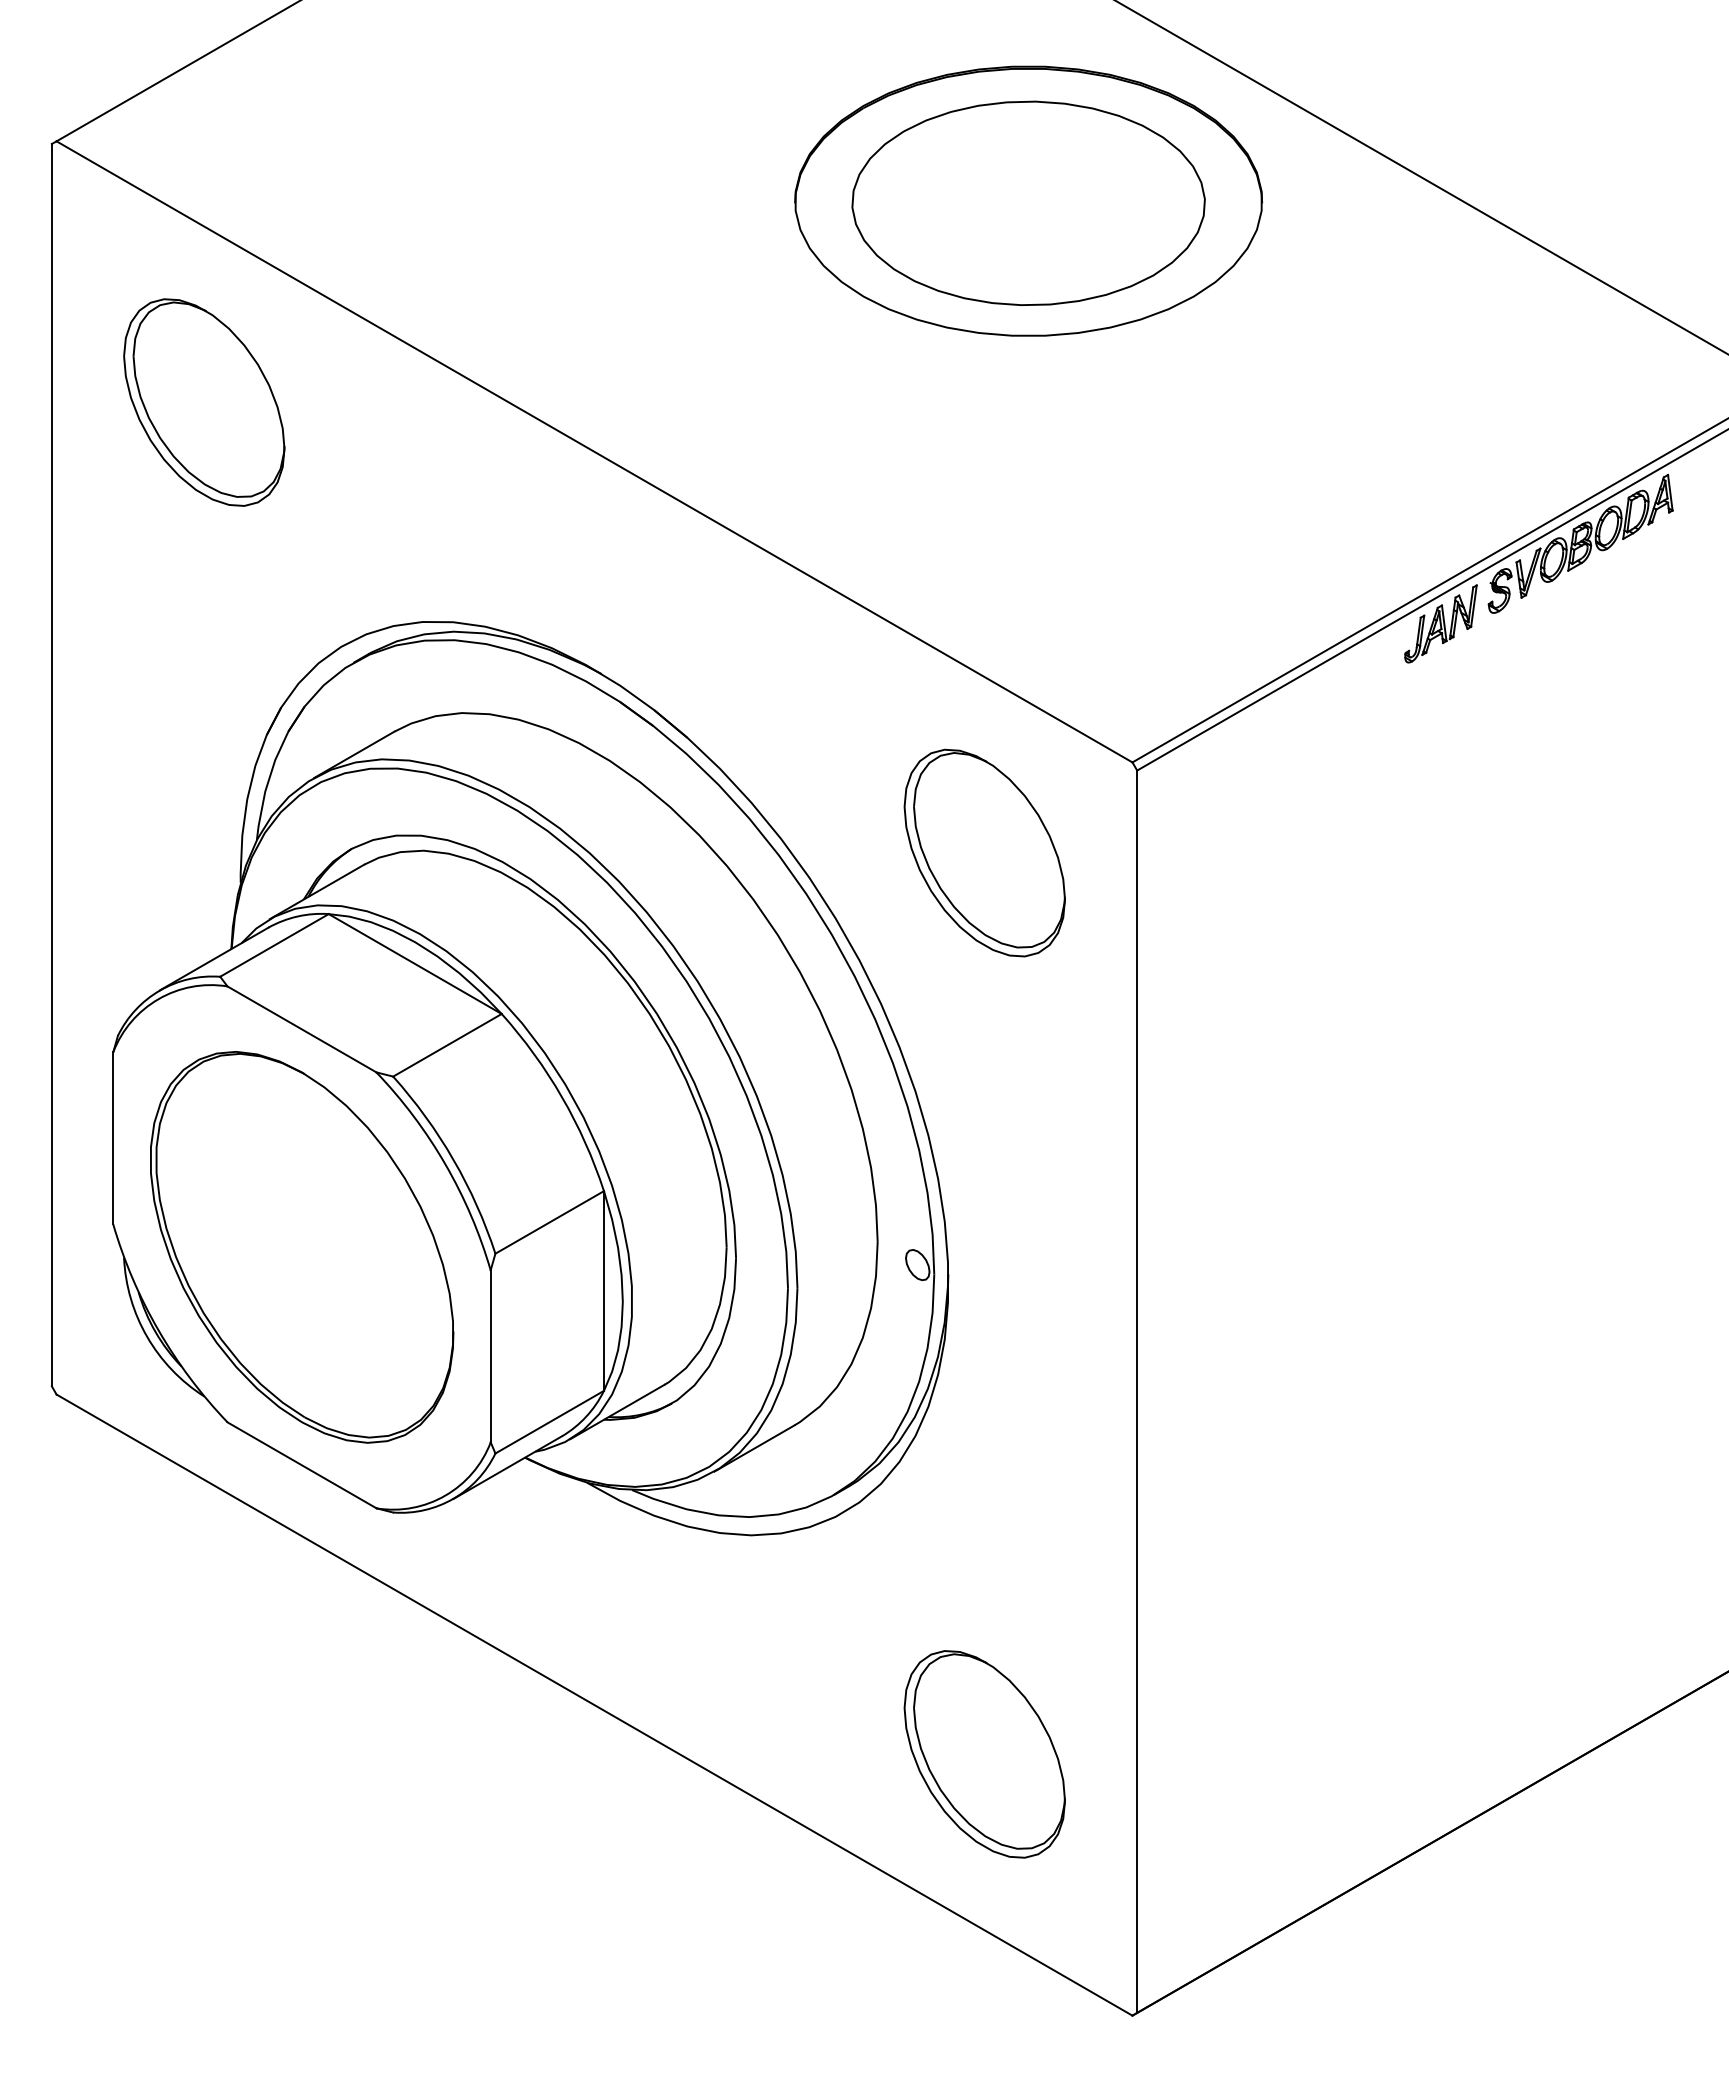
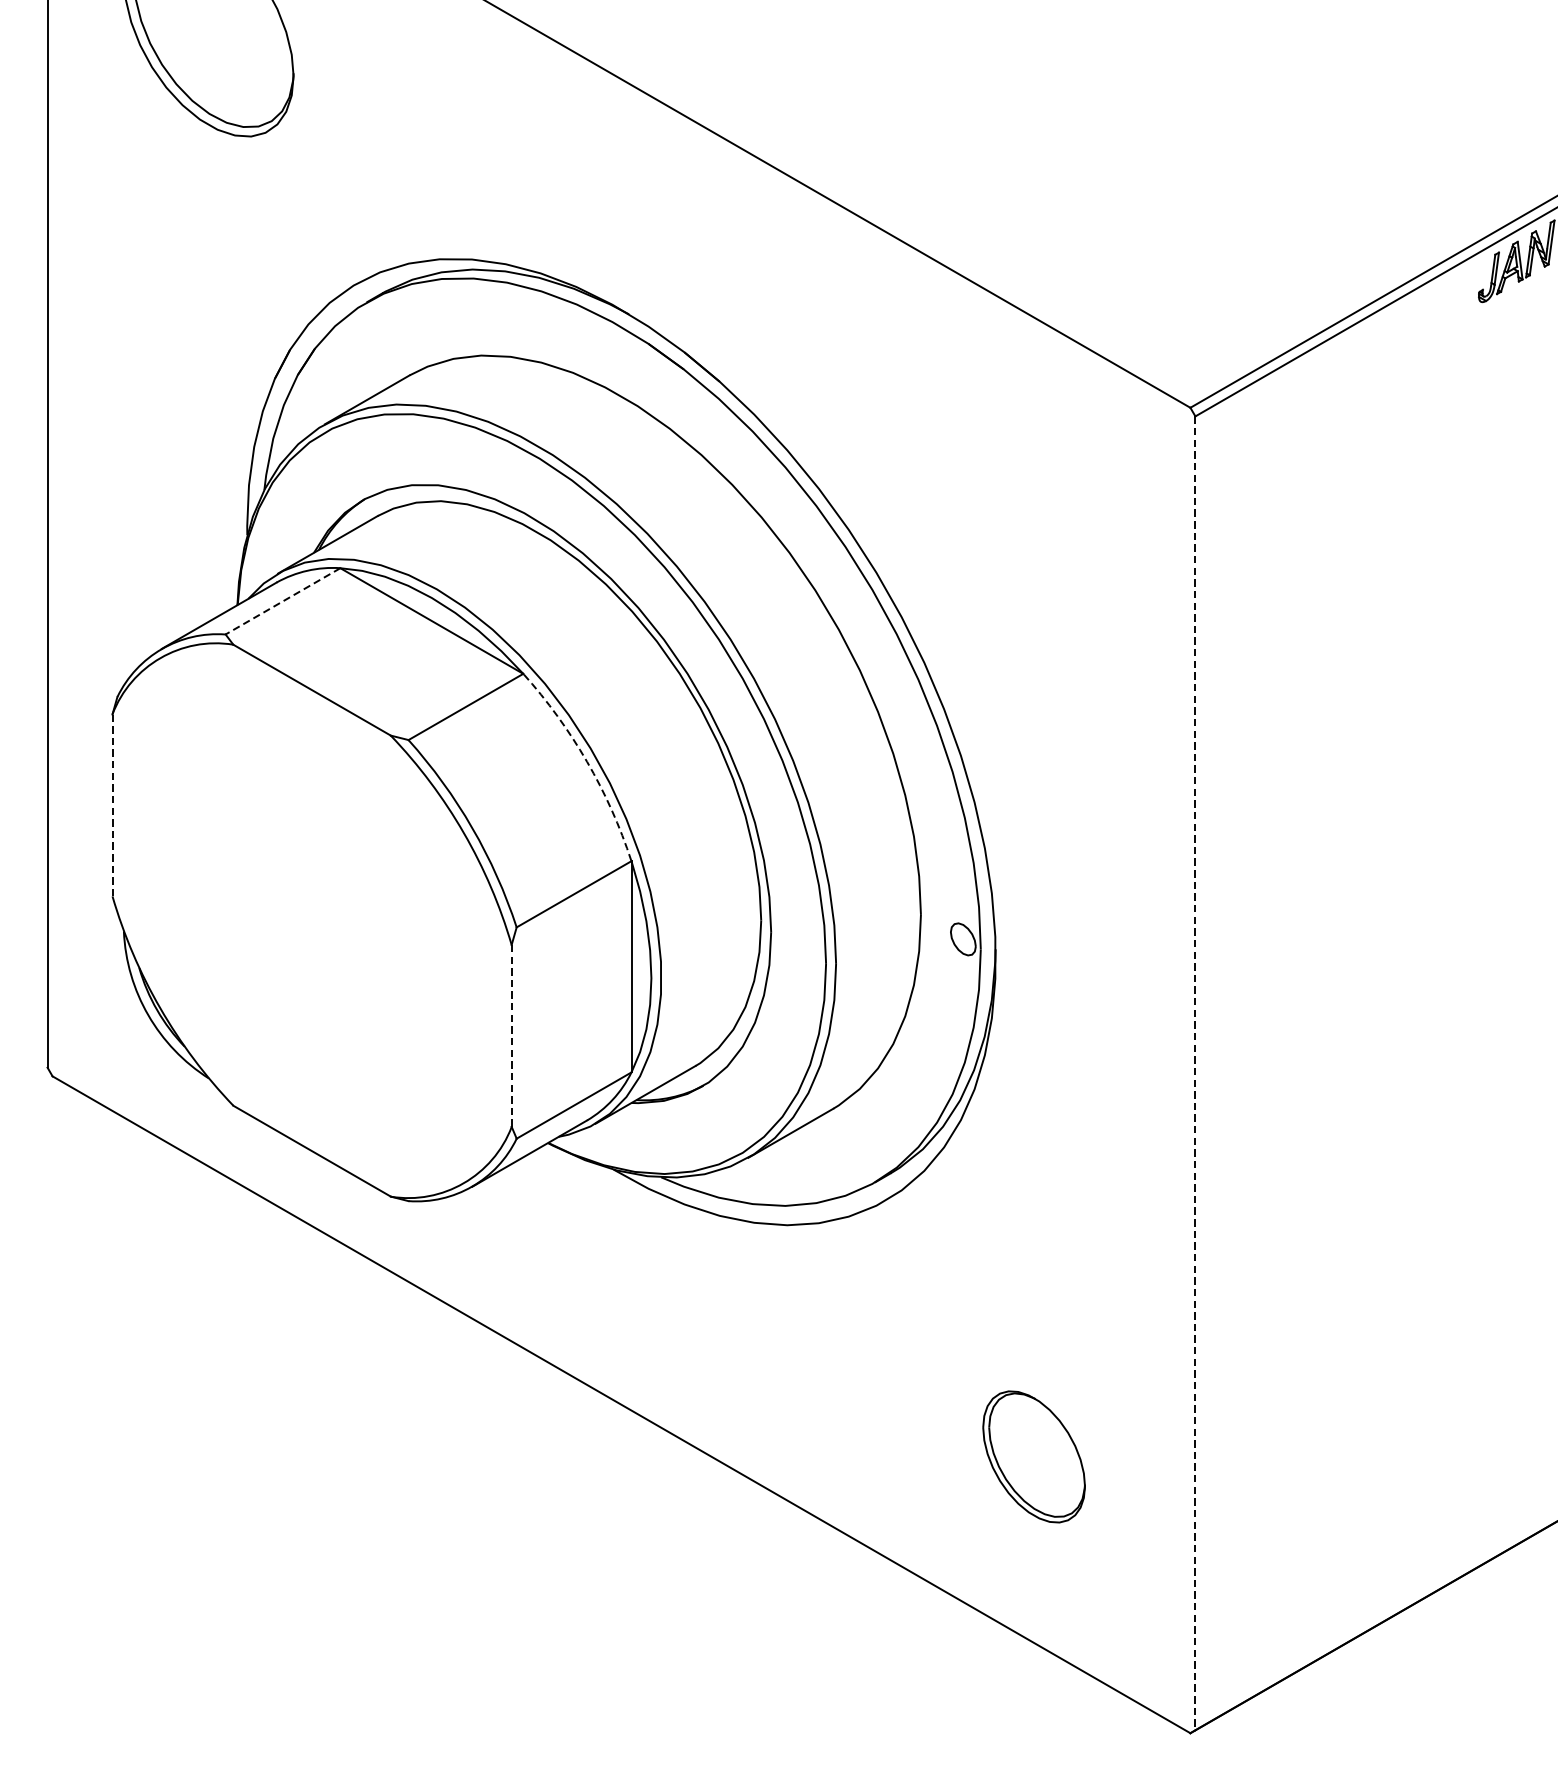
part: (984, 852) -> (1033, 503), removed
line: (274, 945) -> (283, 601), solid -> dashed
arc: (562, 1097) -> (587, 762), solid -> dashed
line: (113, 1138) -> (112, 805), solid -> dashed
part: (302, 1247) -> (312, 920), removed
line: (490, 1356) -> (511, 1036), solid -> dashed
line: (1137, 1392) -> (1195, 1074), solid -> dashed
part: (984, 1754) -> (1033, 1457), size x0.6

